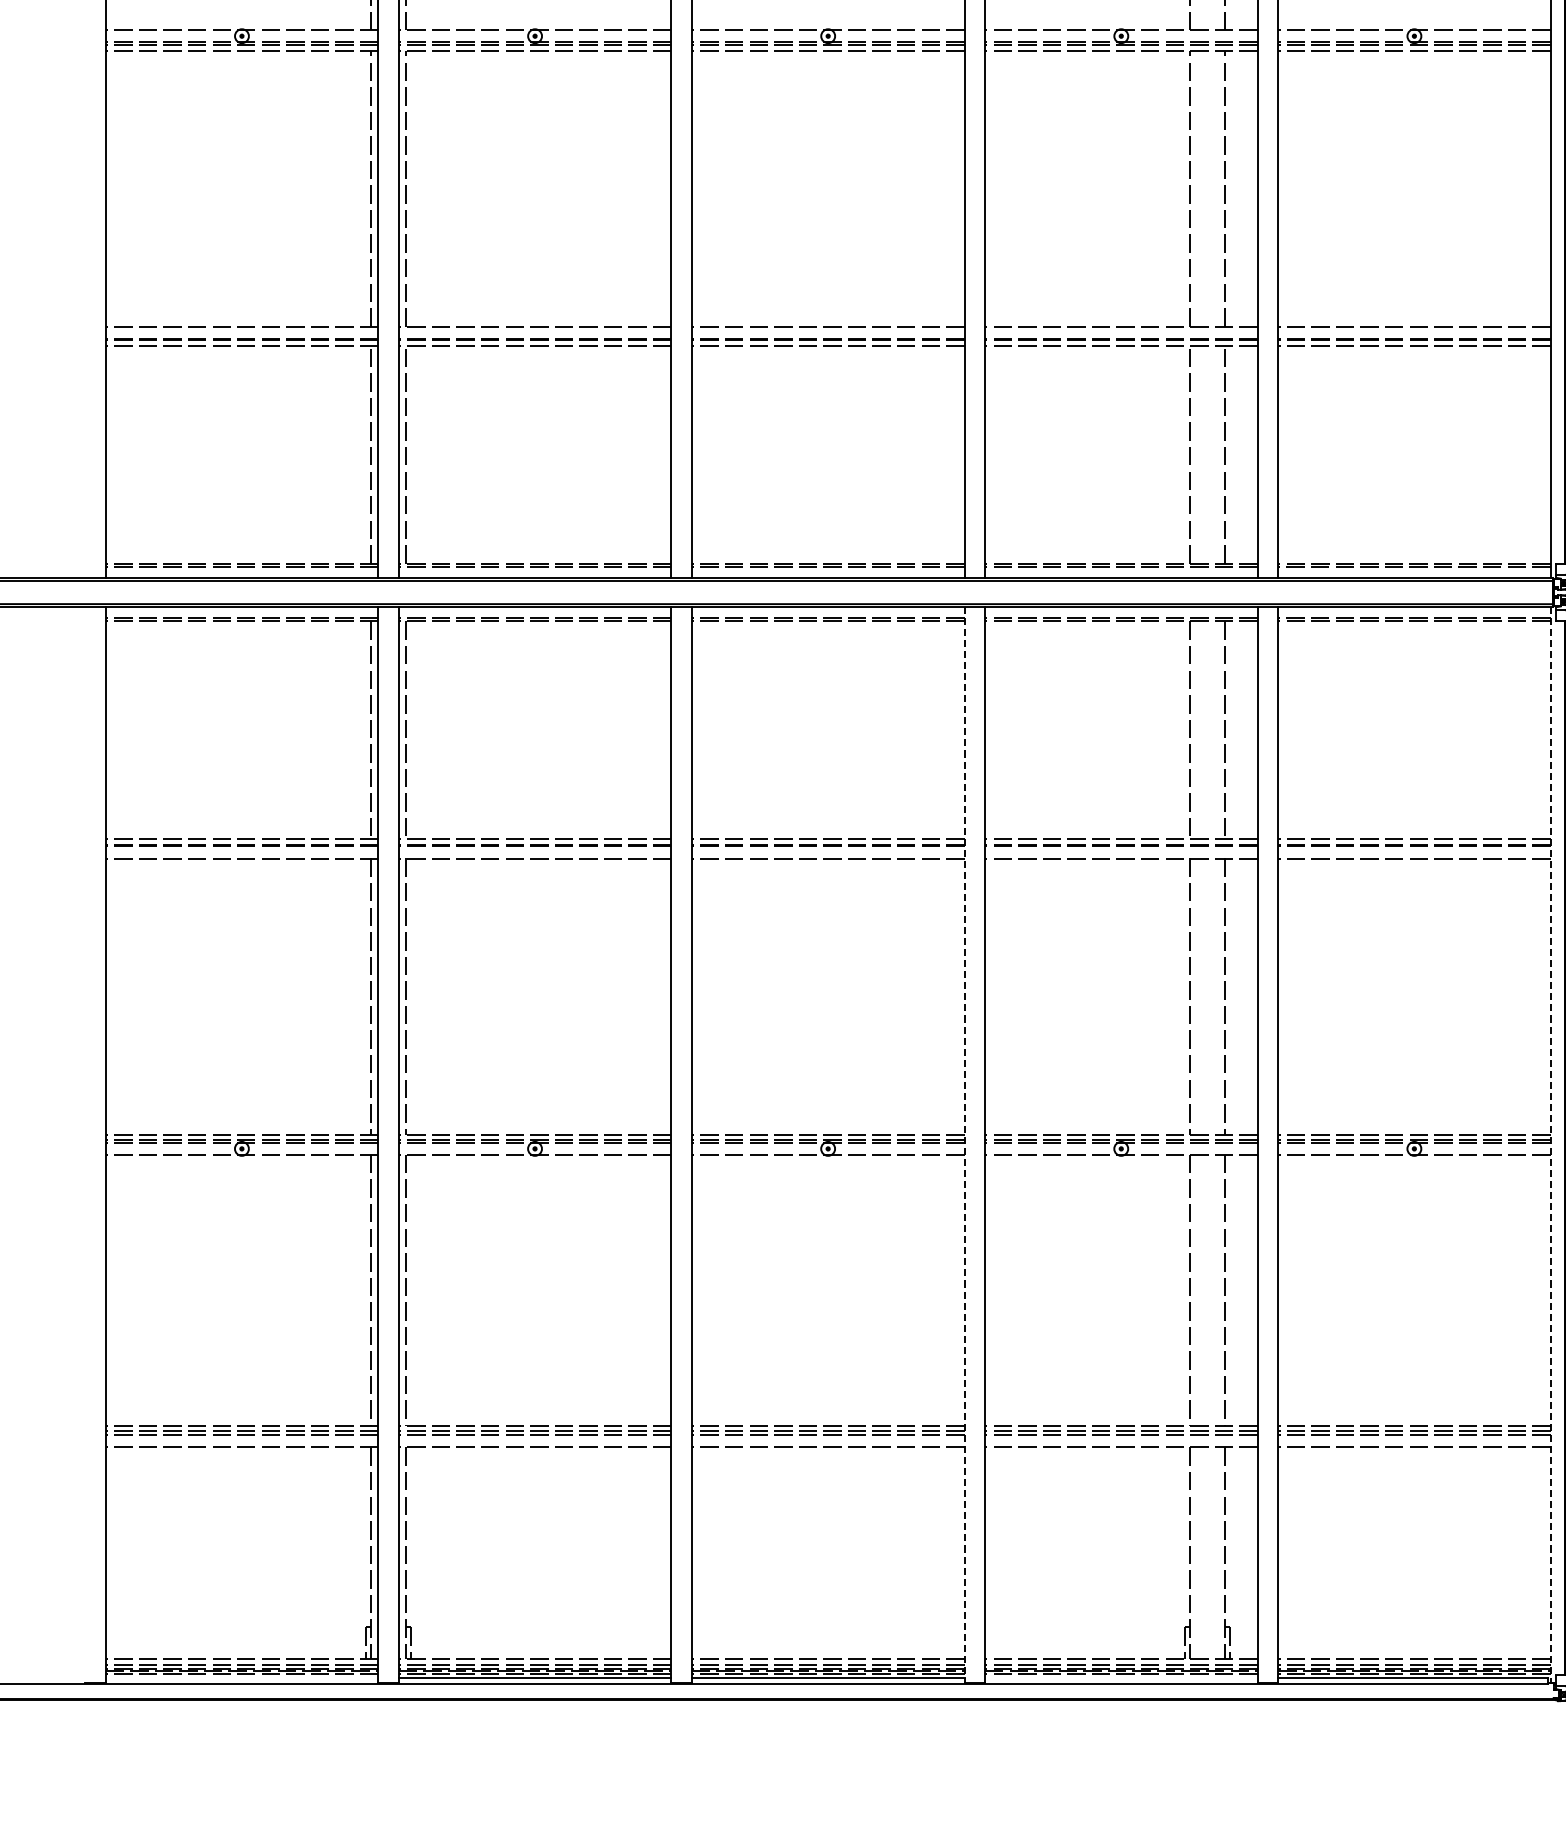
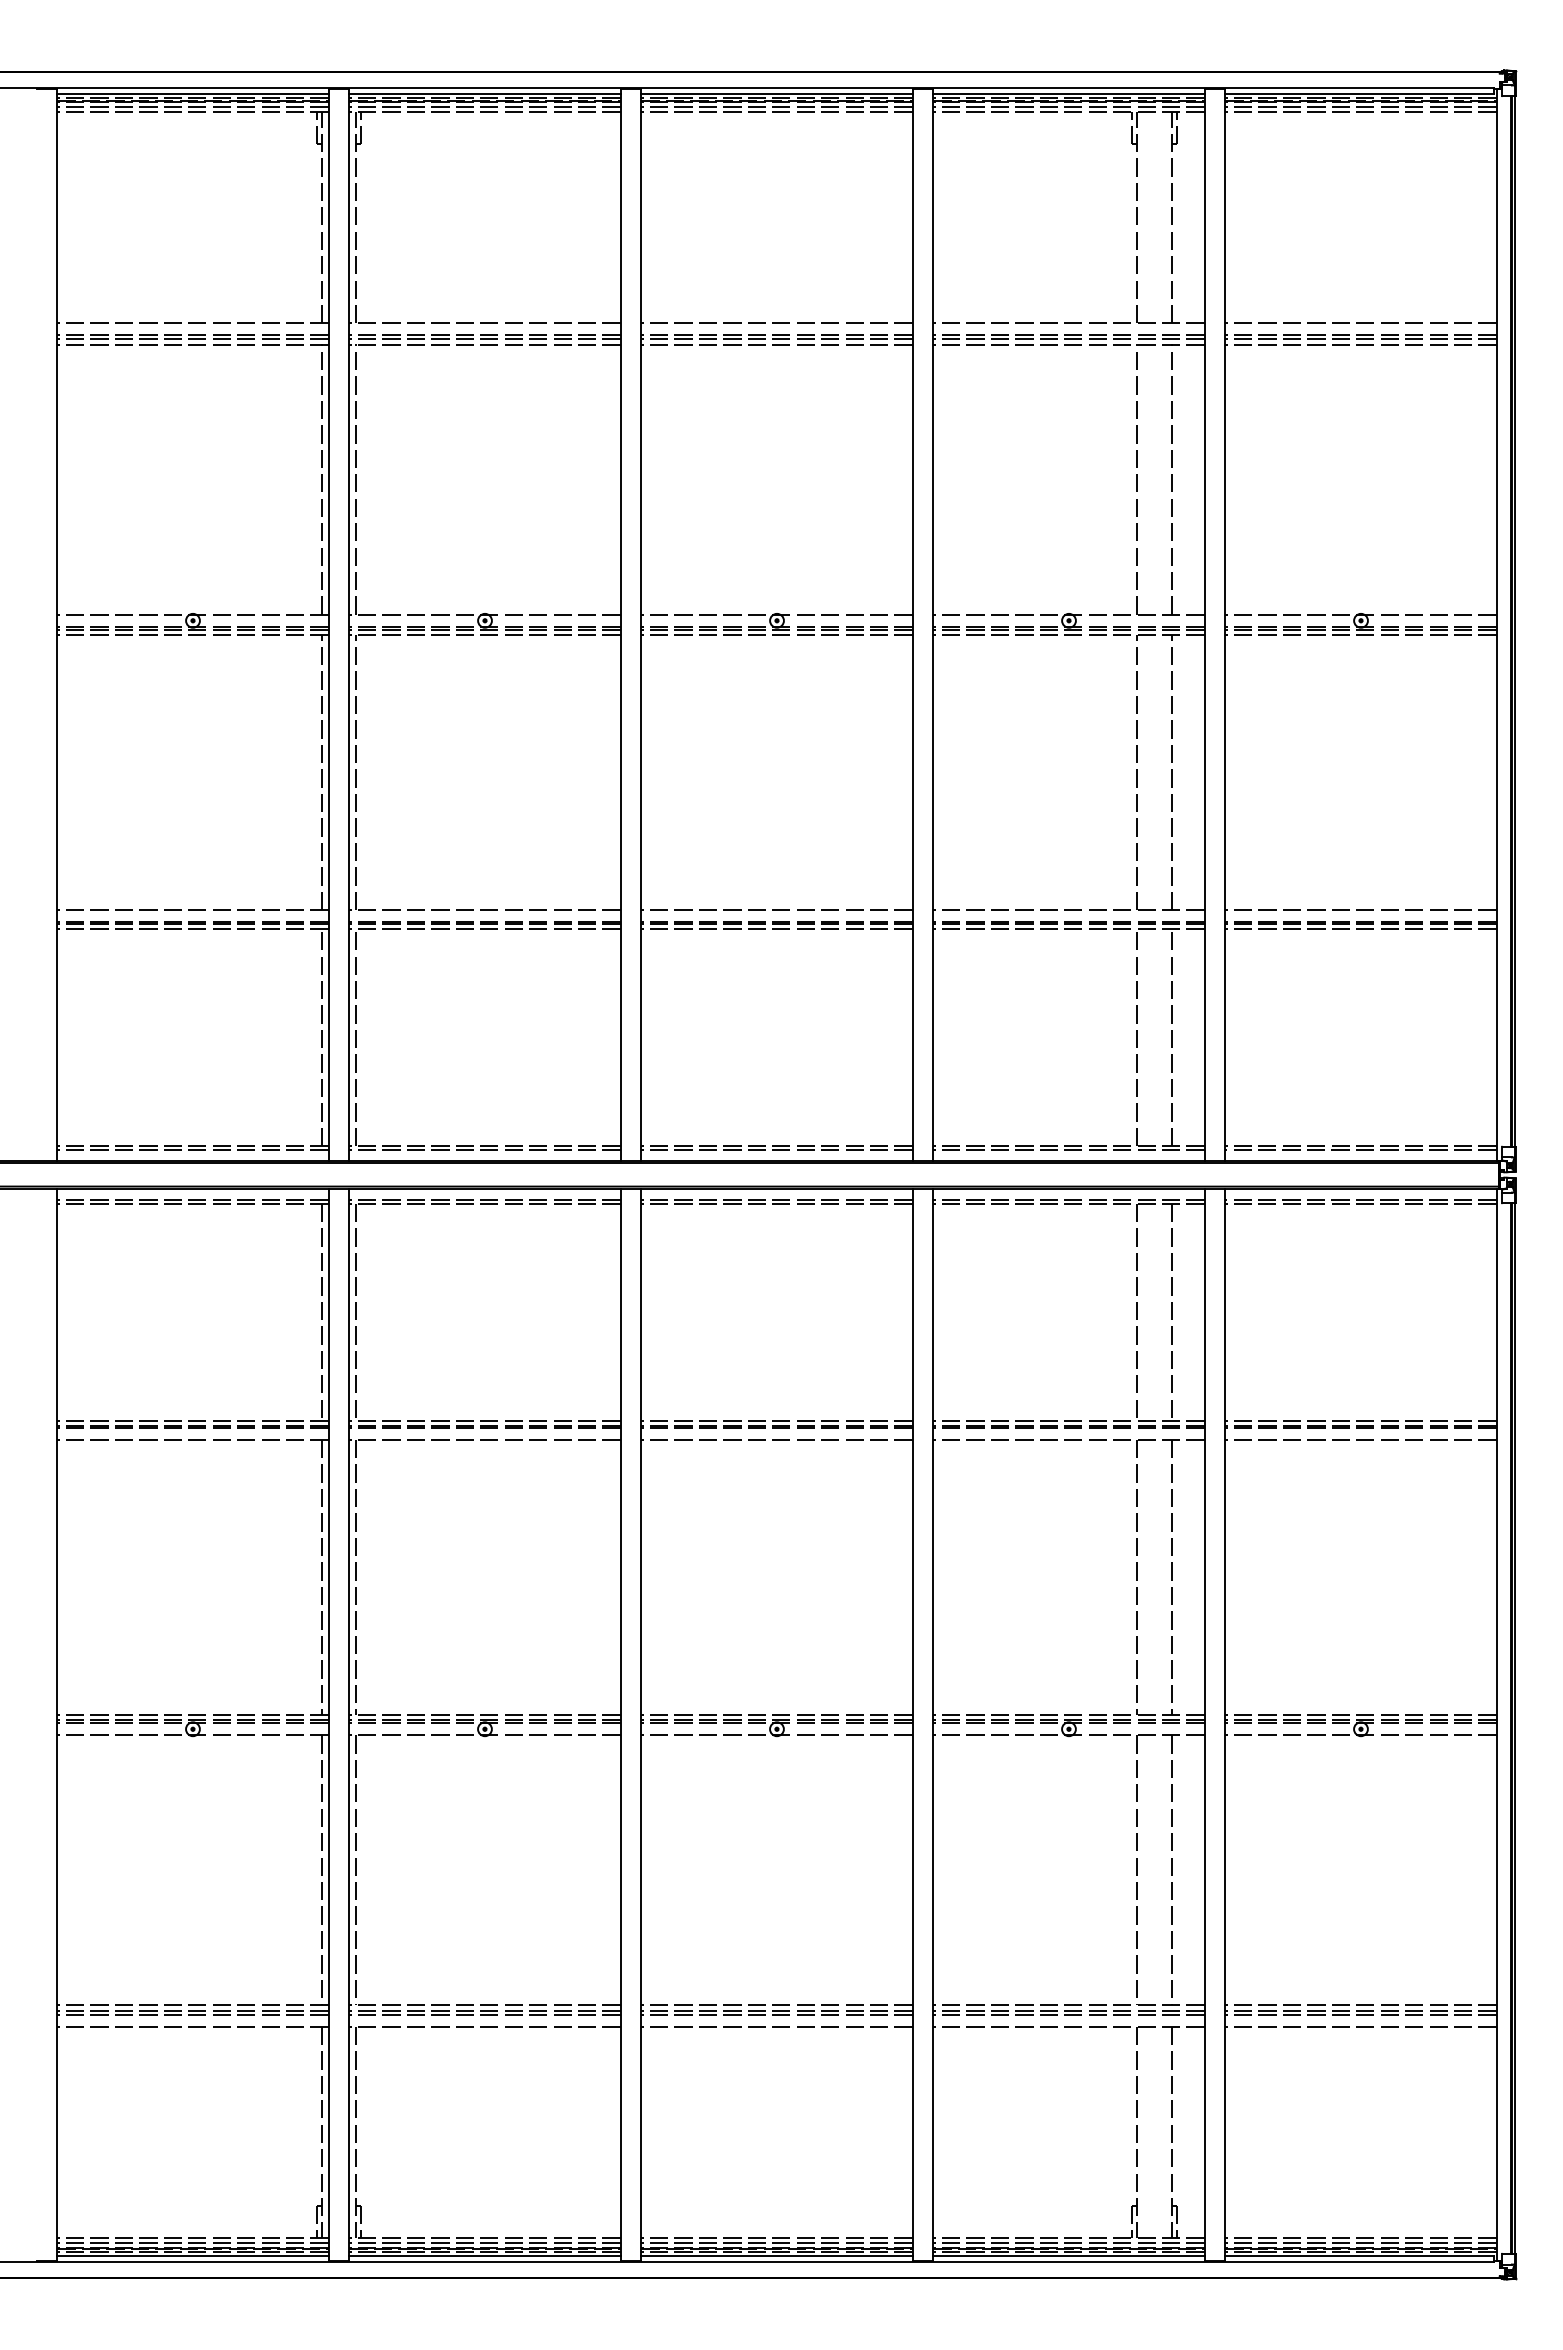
line: (964, 1145) -> (912, 1725), dashed -> solid
line: (1550, 1145) -> (1496, 1725), dashed -> solid
line: (241, 1677) -> (192, 2255), added
line: (1120, 1677) -> (1068, 2255), added

